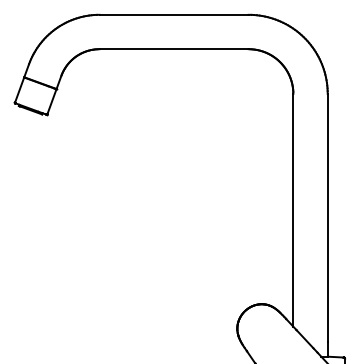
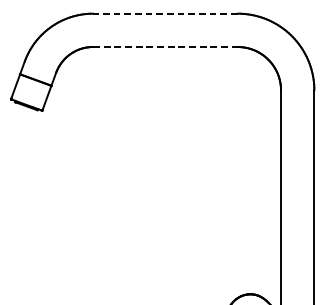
line: (174, 14) -> (165, 13), solid -> dashed
line: (174, 49) -> (165, 47), solid -> dashed

